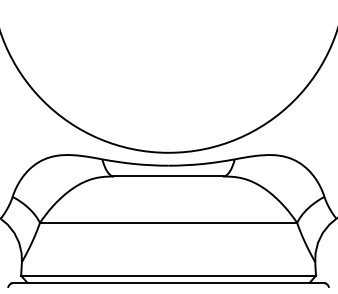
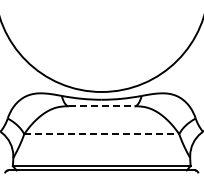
line: (168, 176) -> (101, 106), solid -> dashed
line: (168, 223) -> (101, 134), solid -> dashed

